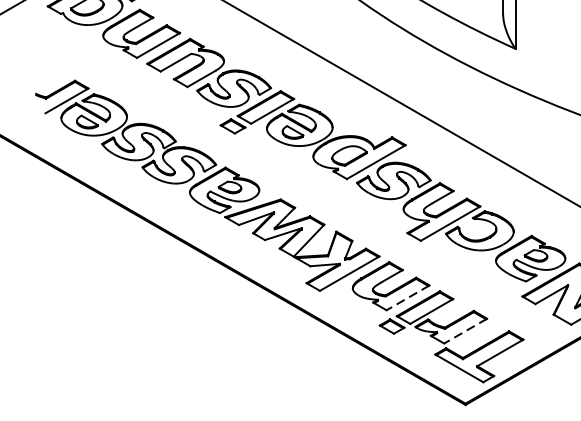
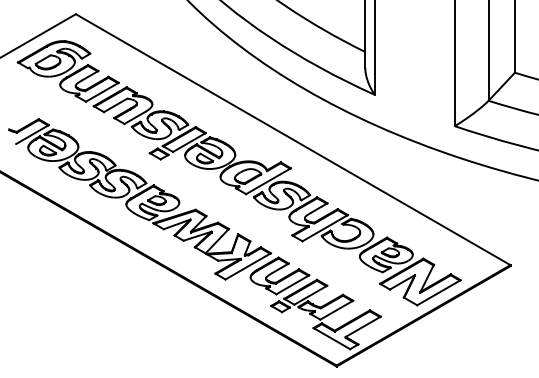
line: (407, 297) -> (292, 284), dashed -> solid
line: (465, 331) -> (336, 310), dashed -> solid

